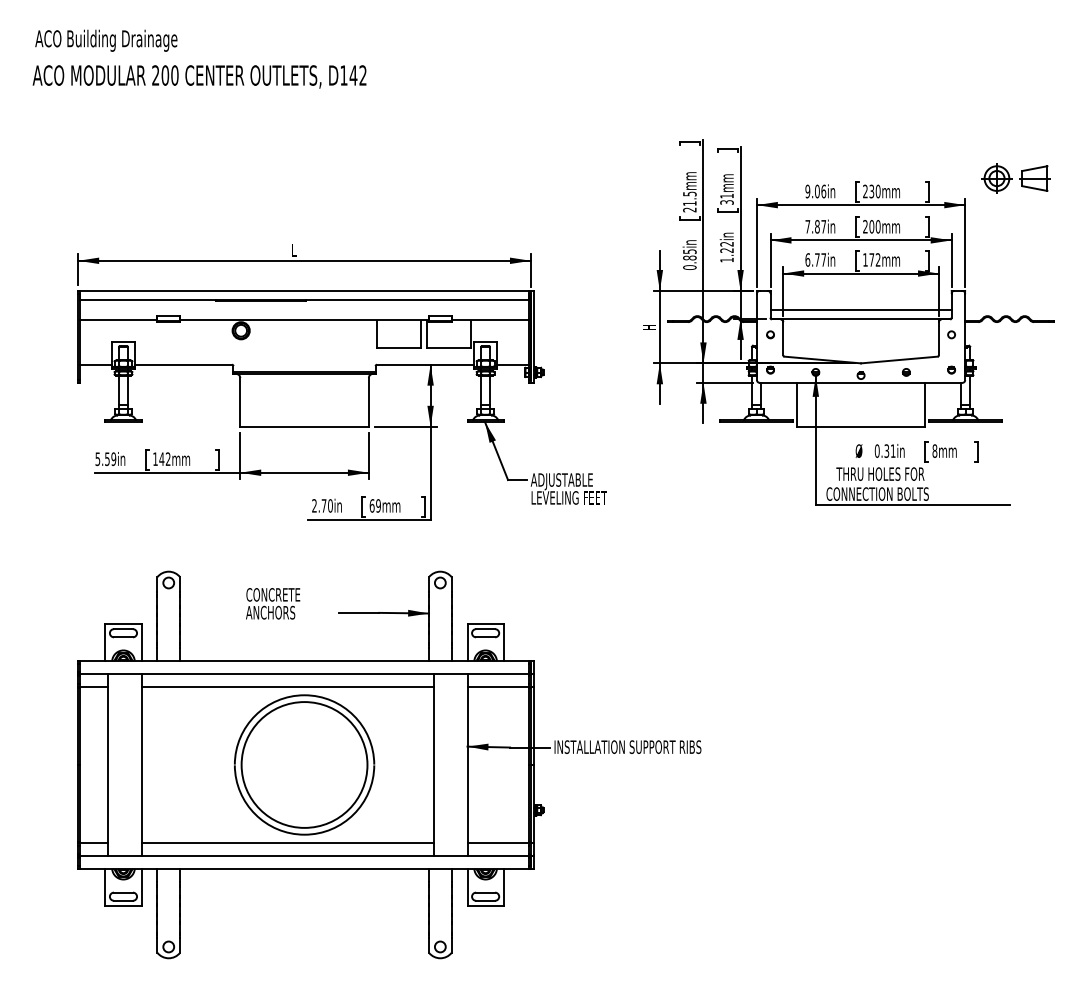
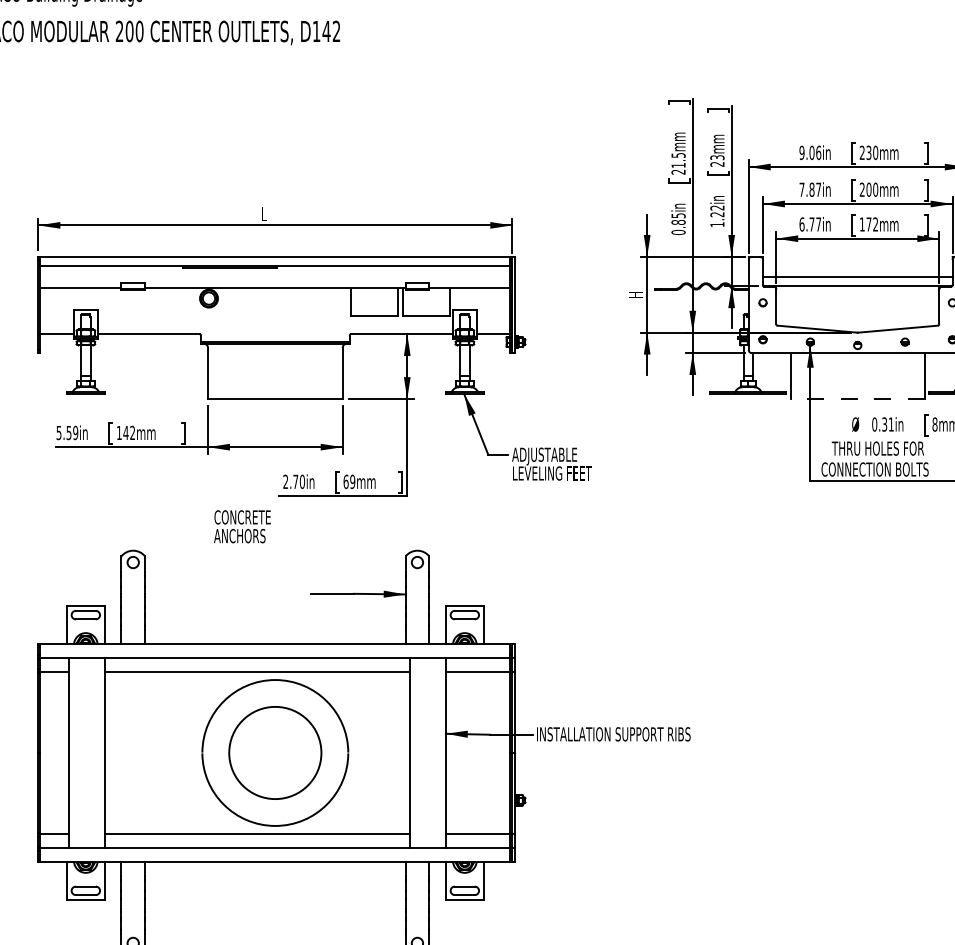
text: (726, 198) -> (716, 160), 31mm -> 23mm
line: (860, 426) -> (857, 398), solid -> dashed
text: (273, 603) -> (242, 526), moved
circle: (304, 764) -> (275, 752), size x0.7

